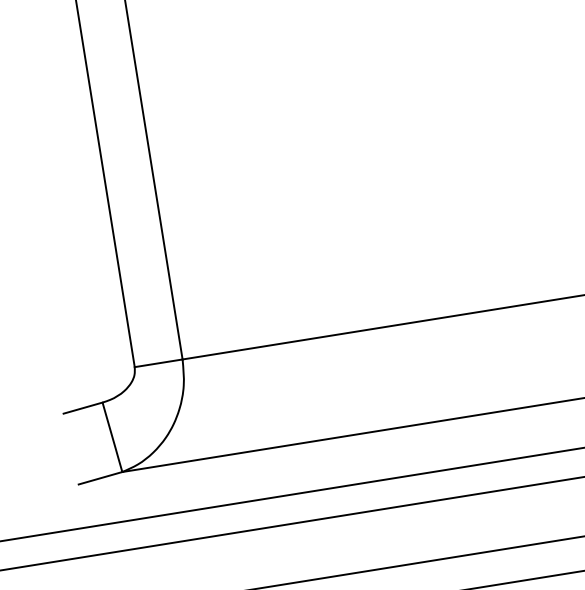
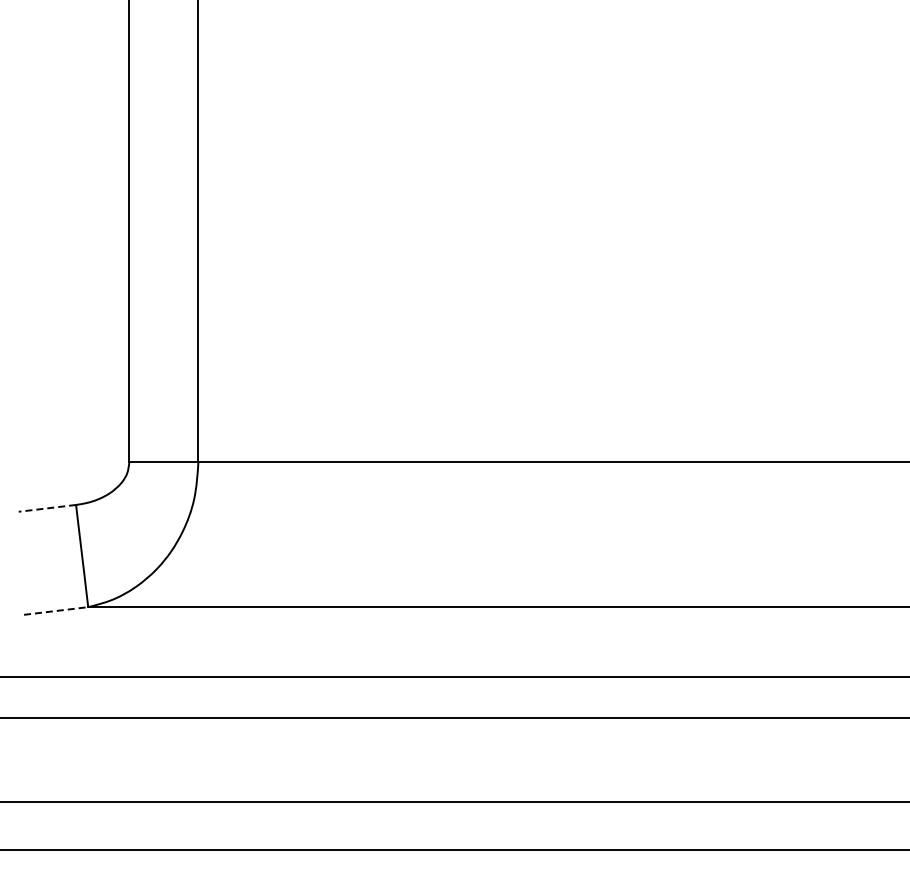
line: (83, 408) -> (47, 508), solid -> dashed
line: (100, 477) -> (56, 610), solid -> dashed

